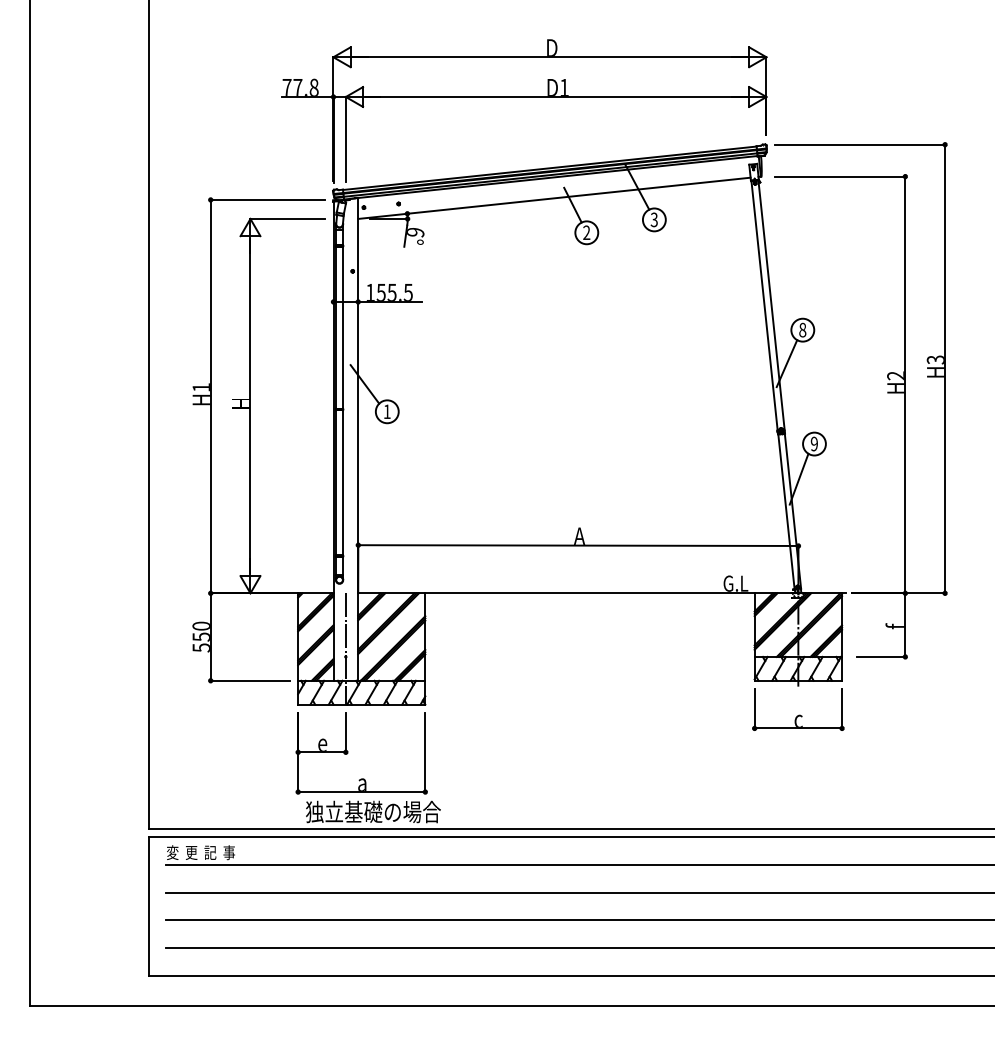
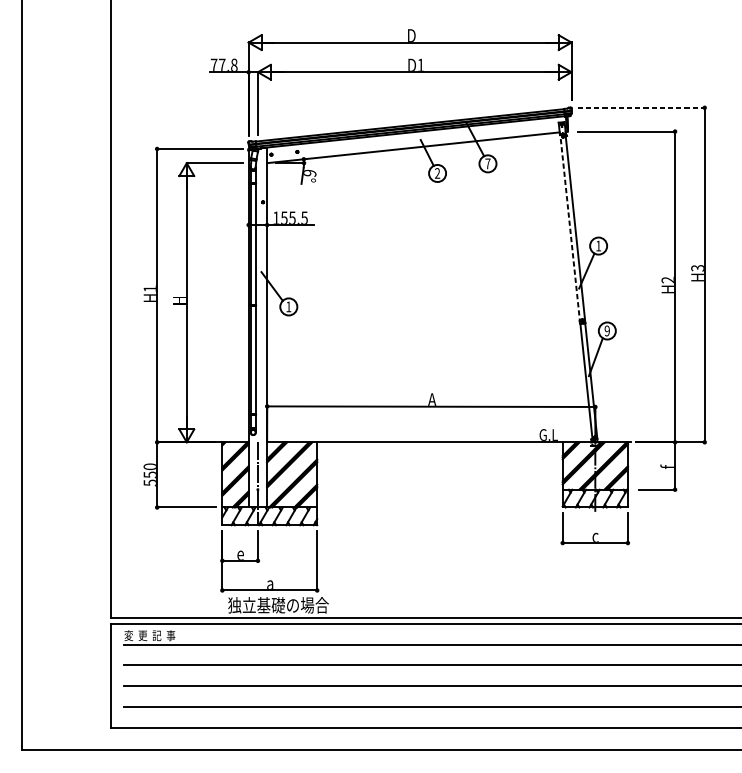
line: (860, 144) -> (641, 107), solid -> dashed
text: (653, 219) -> (487, 163), 3 -> 7
line: (764, 307) -> (570, 229), solid -> dashed
text: (802, 329) -> (598, 245), 8 -> 1

